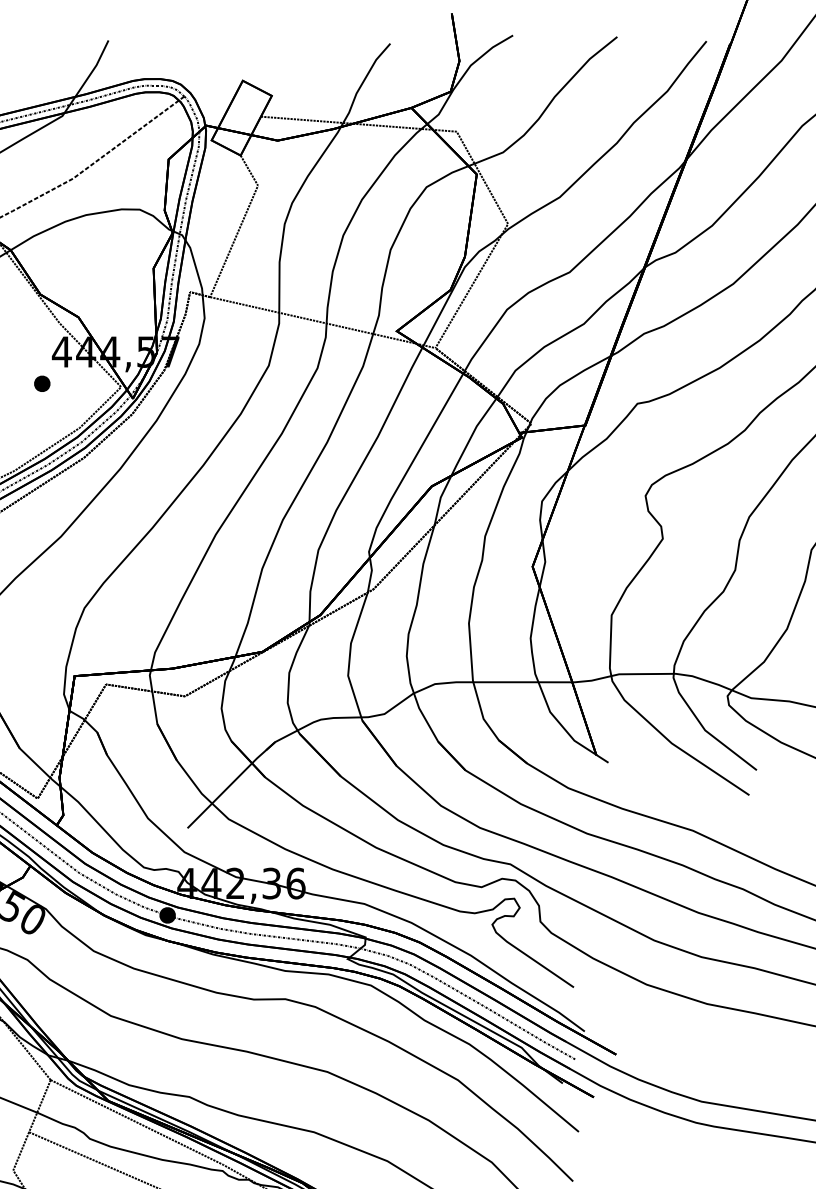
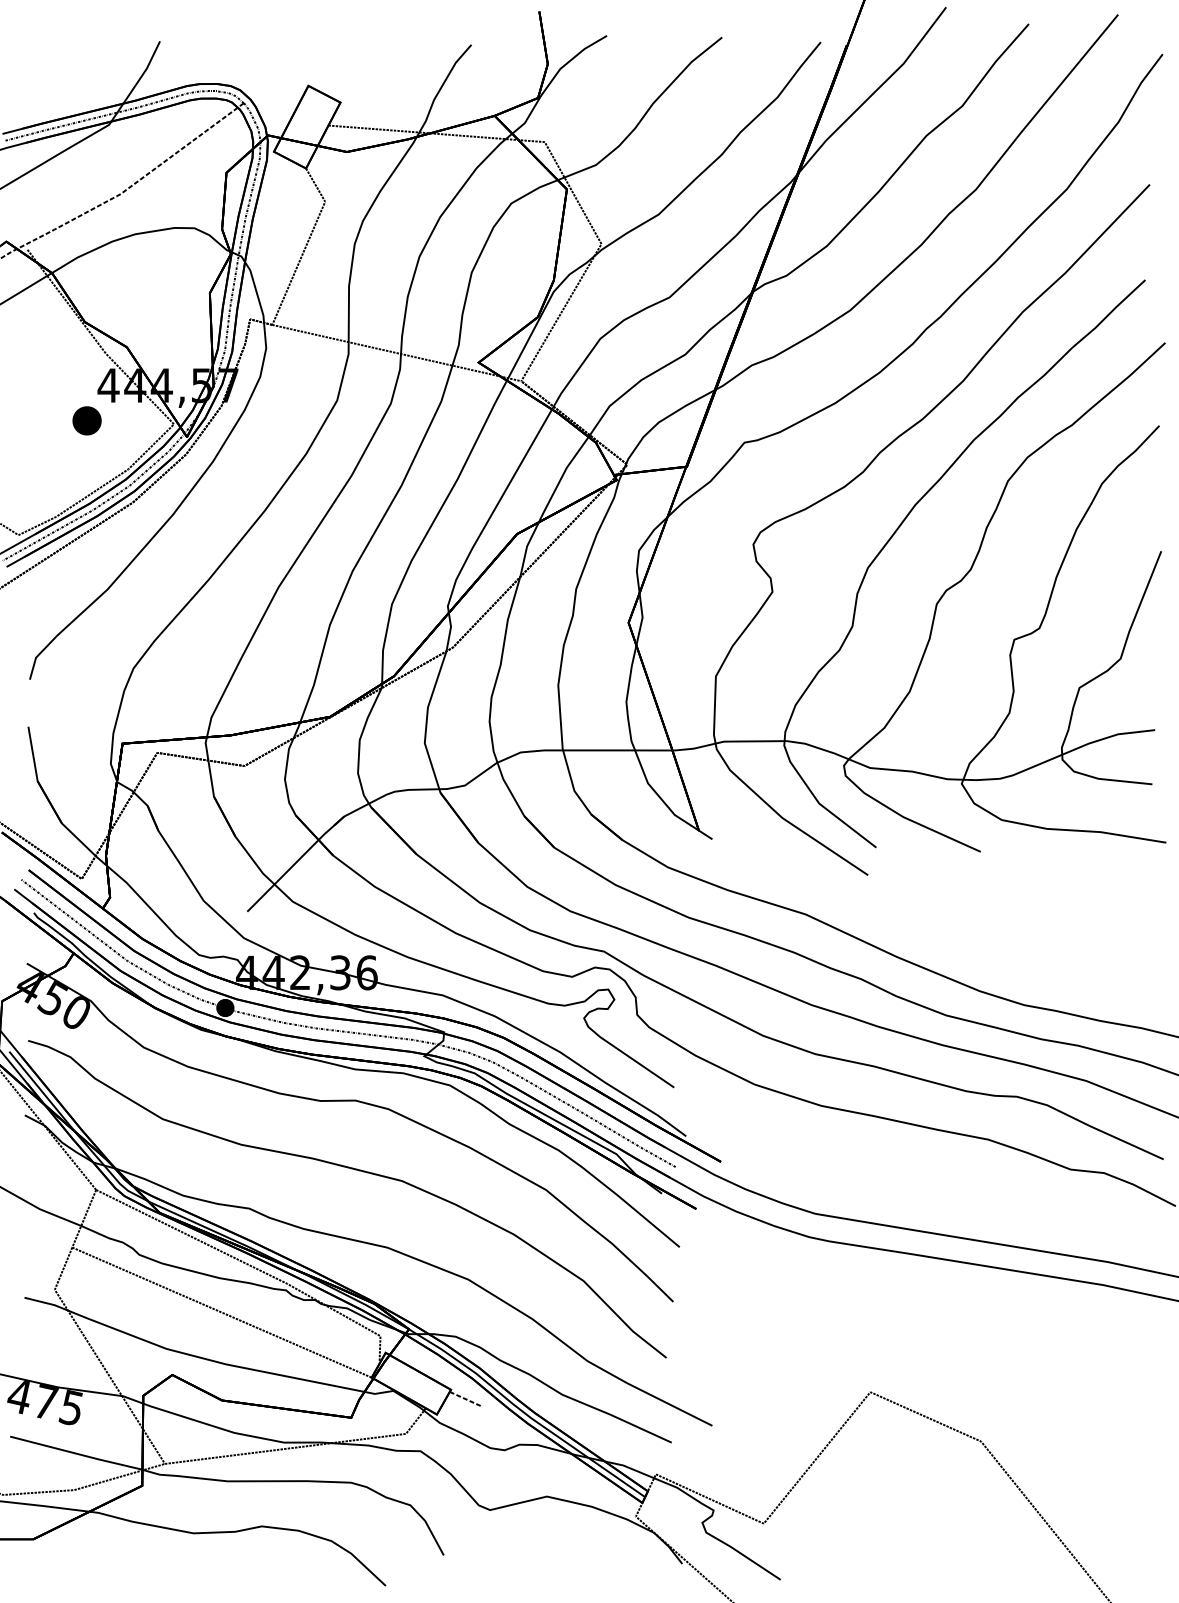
part: (41, 383) -> (86, 420), size x1.6

